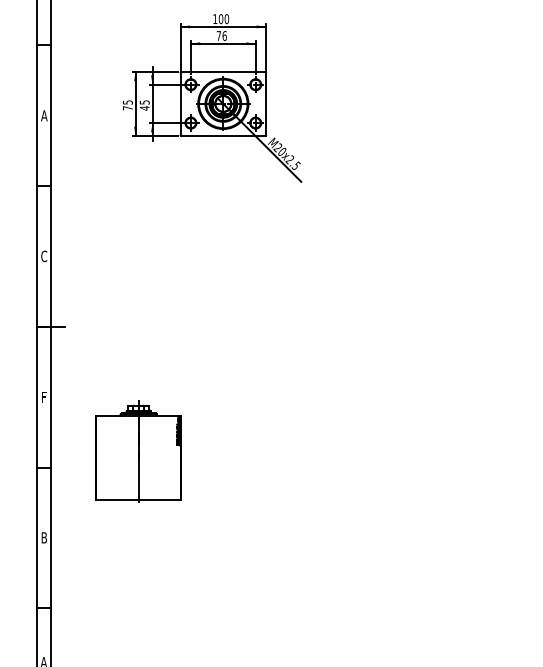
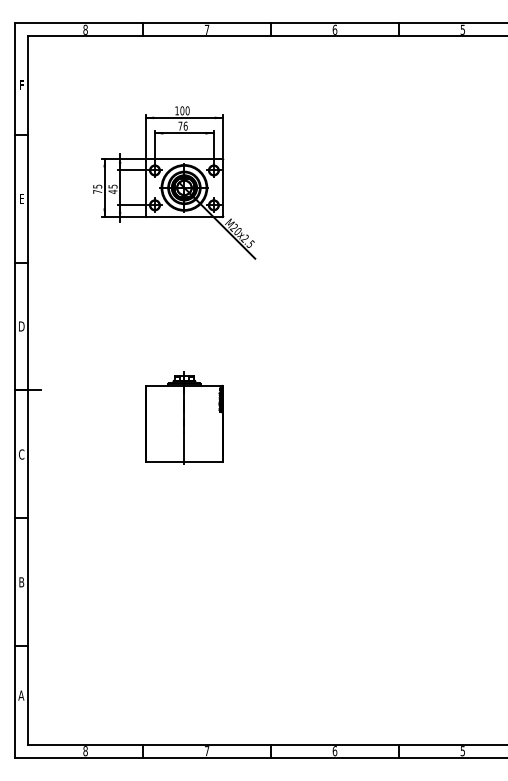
text: (44, 115) -> (21, 198), A -> E
text: (44, 256) -> (21, 326), C -> D
text: (44, 397) -> (21, 454), F -> C
part: (138, 451) -> (184, 417), moved

